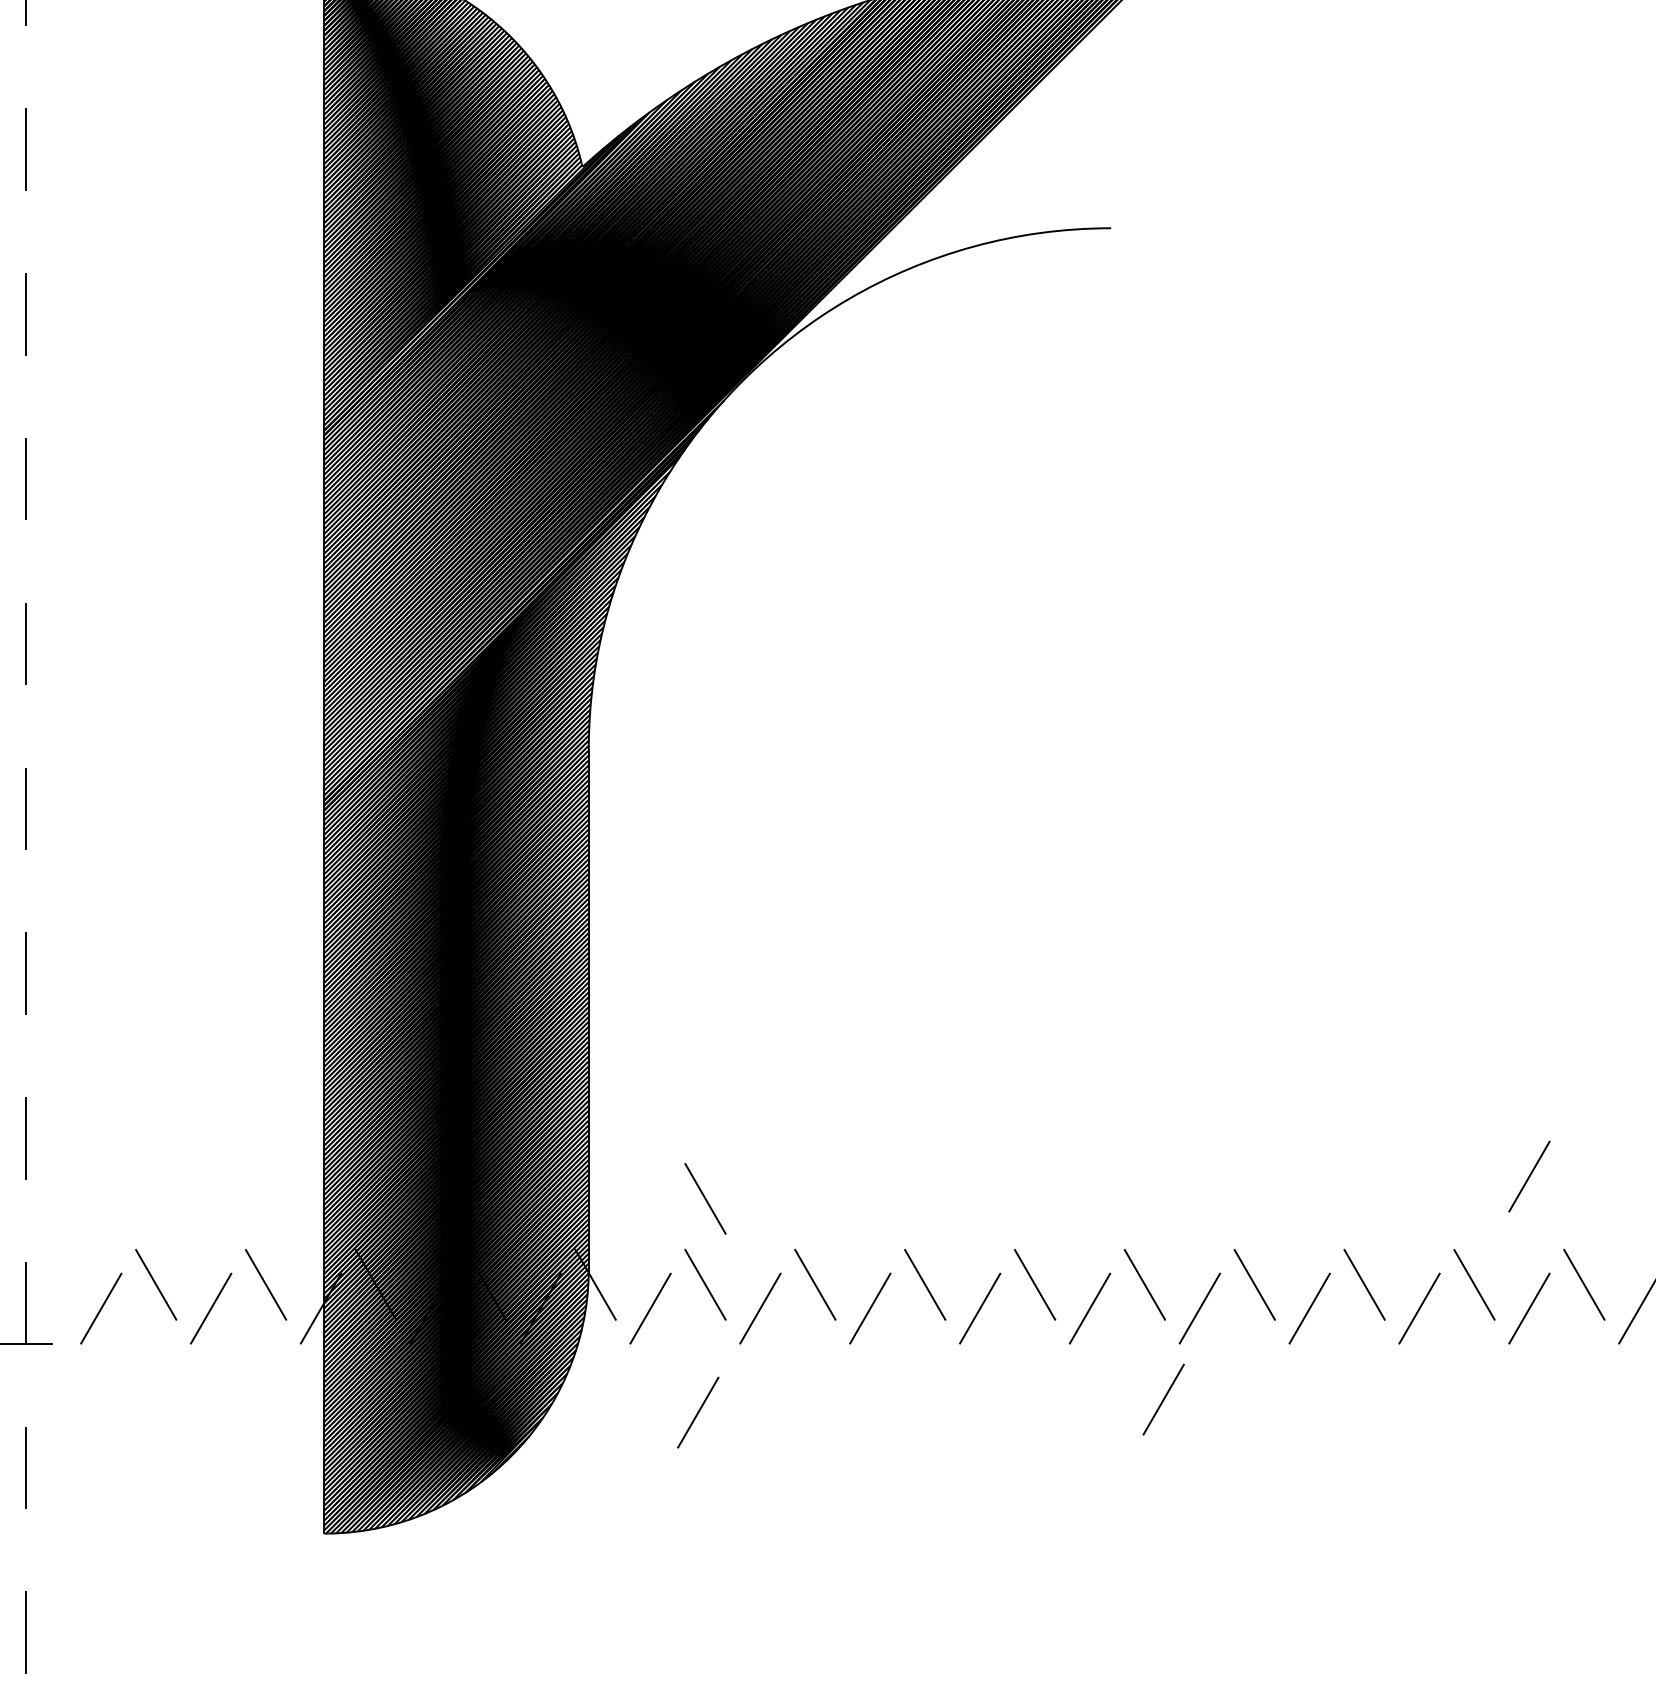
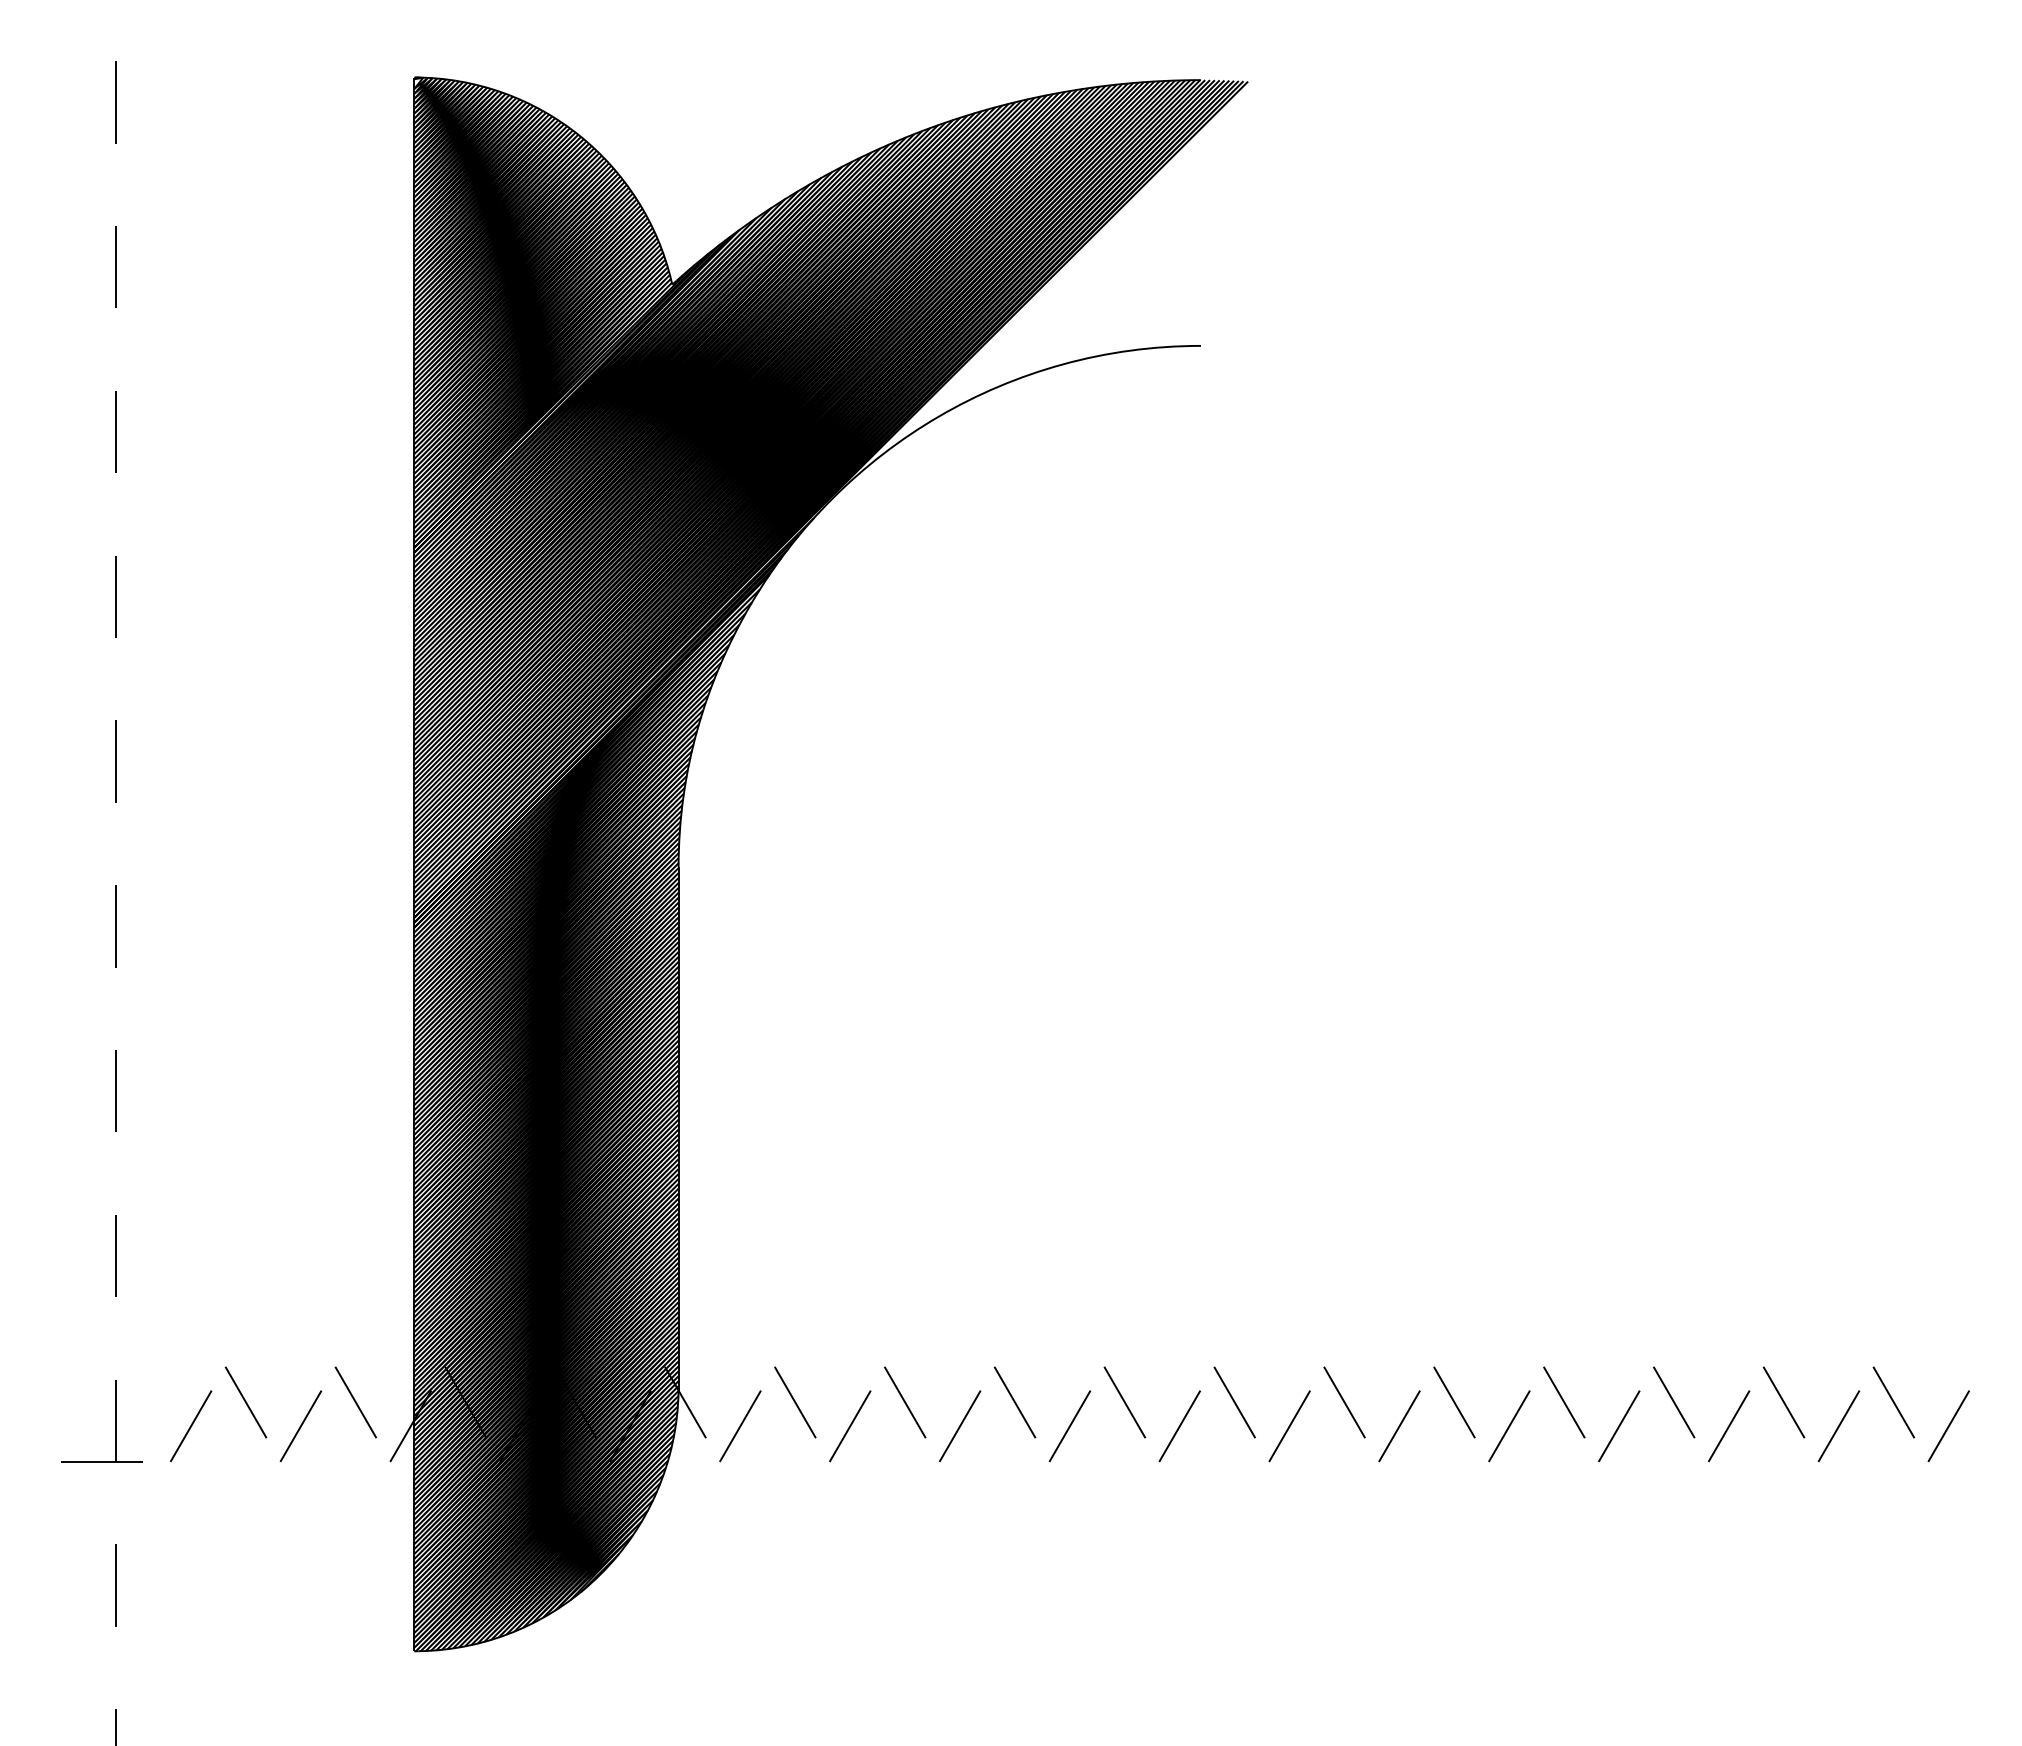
line: (1529, 1176) -> (1619, 1294), removed
line: (705, 1198) -> (795, 1316), removed
line: (1163, 1399) -> (1253, 1517), removed
line: (698, 1412) -> (788, 1530), removed

